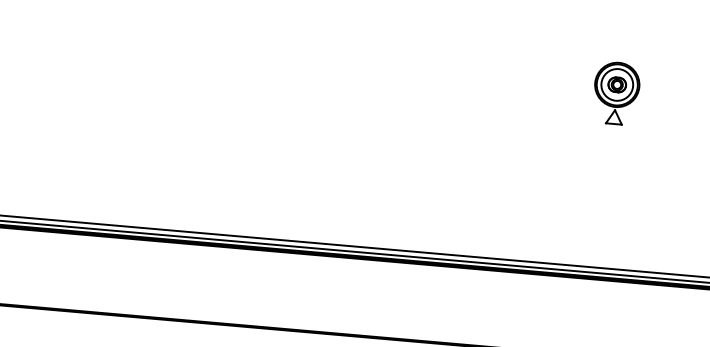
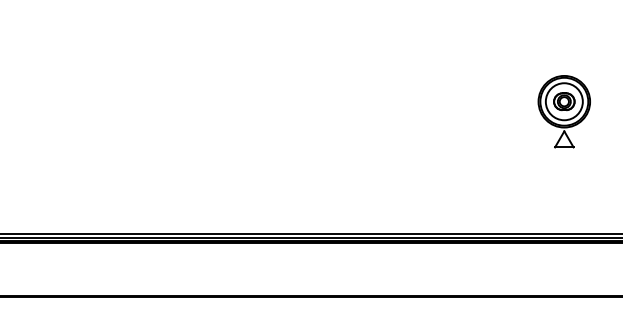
part: (615, 92) -> (563, 111), size x1.67

